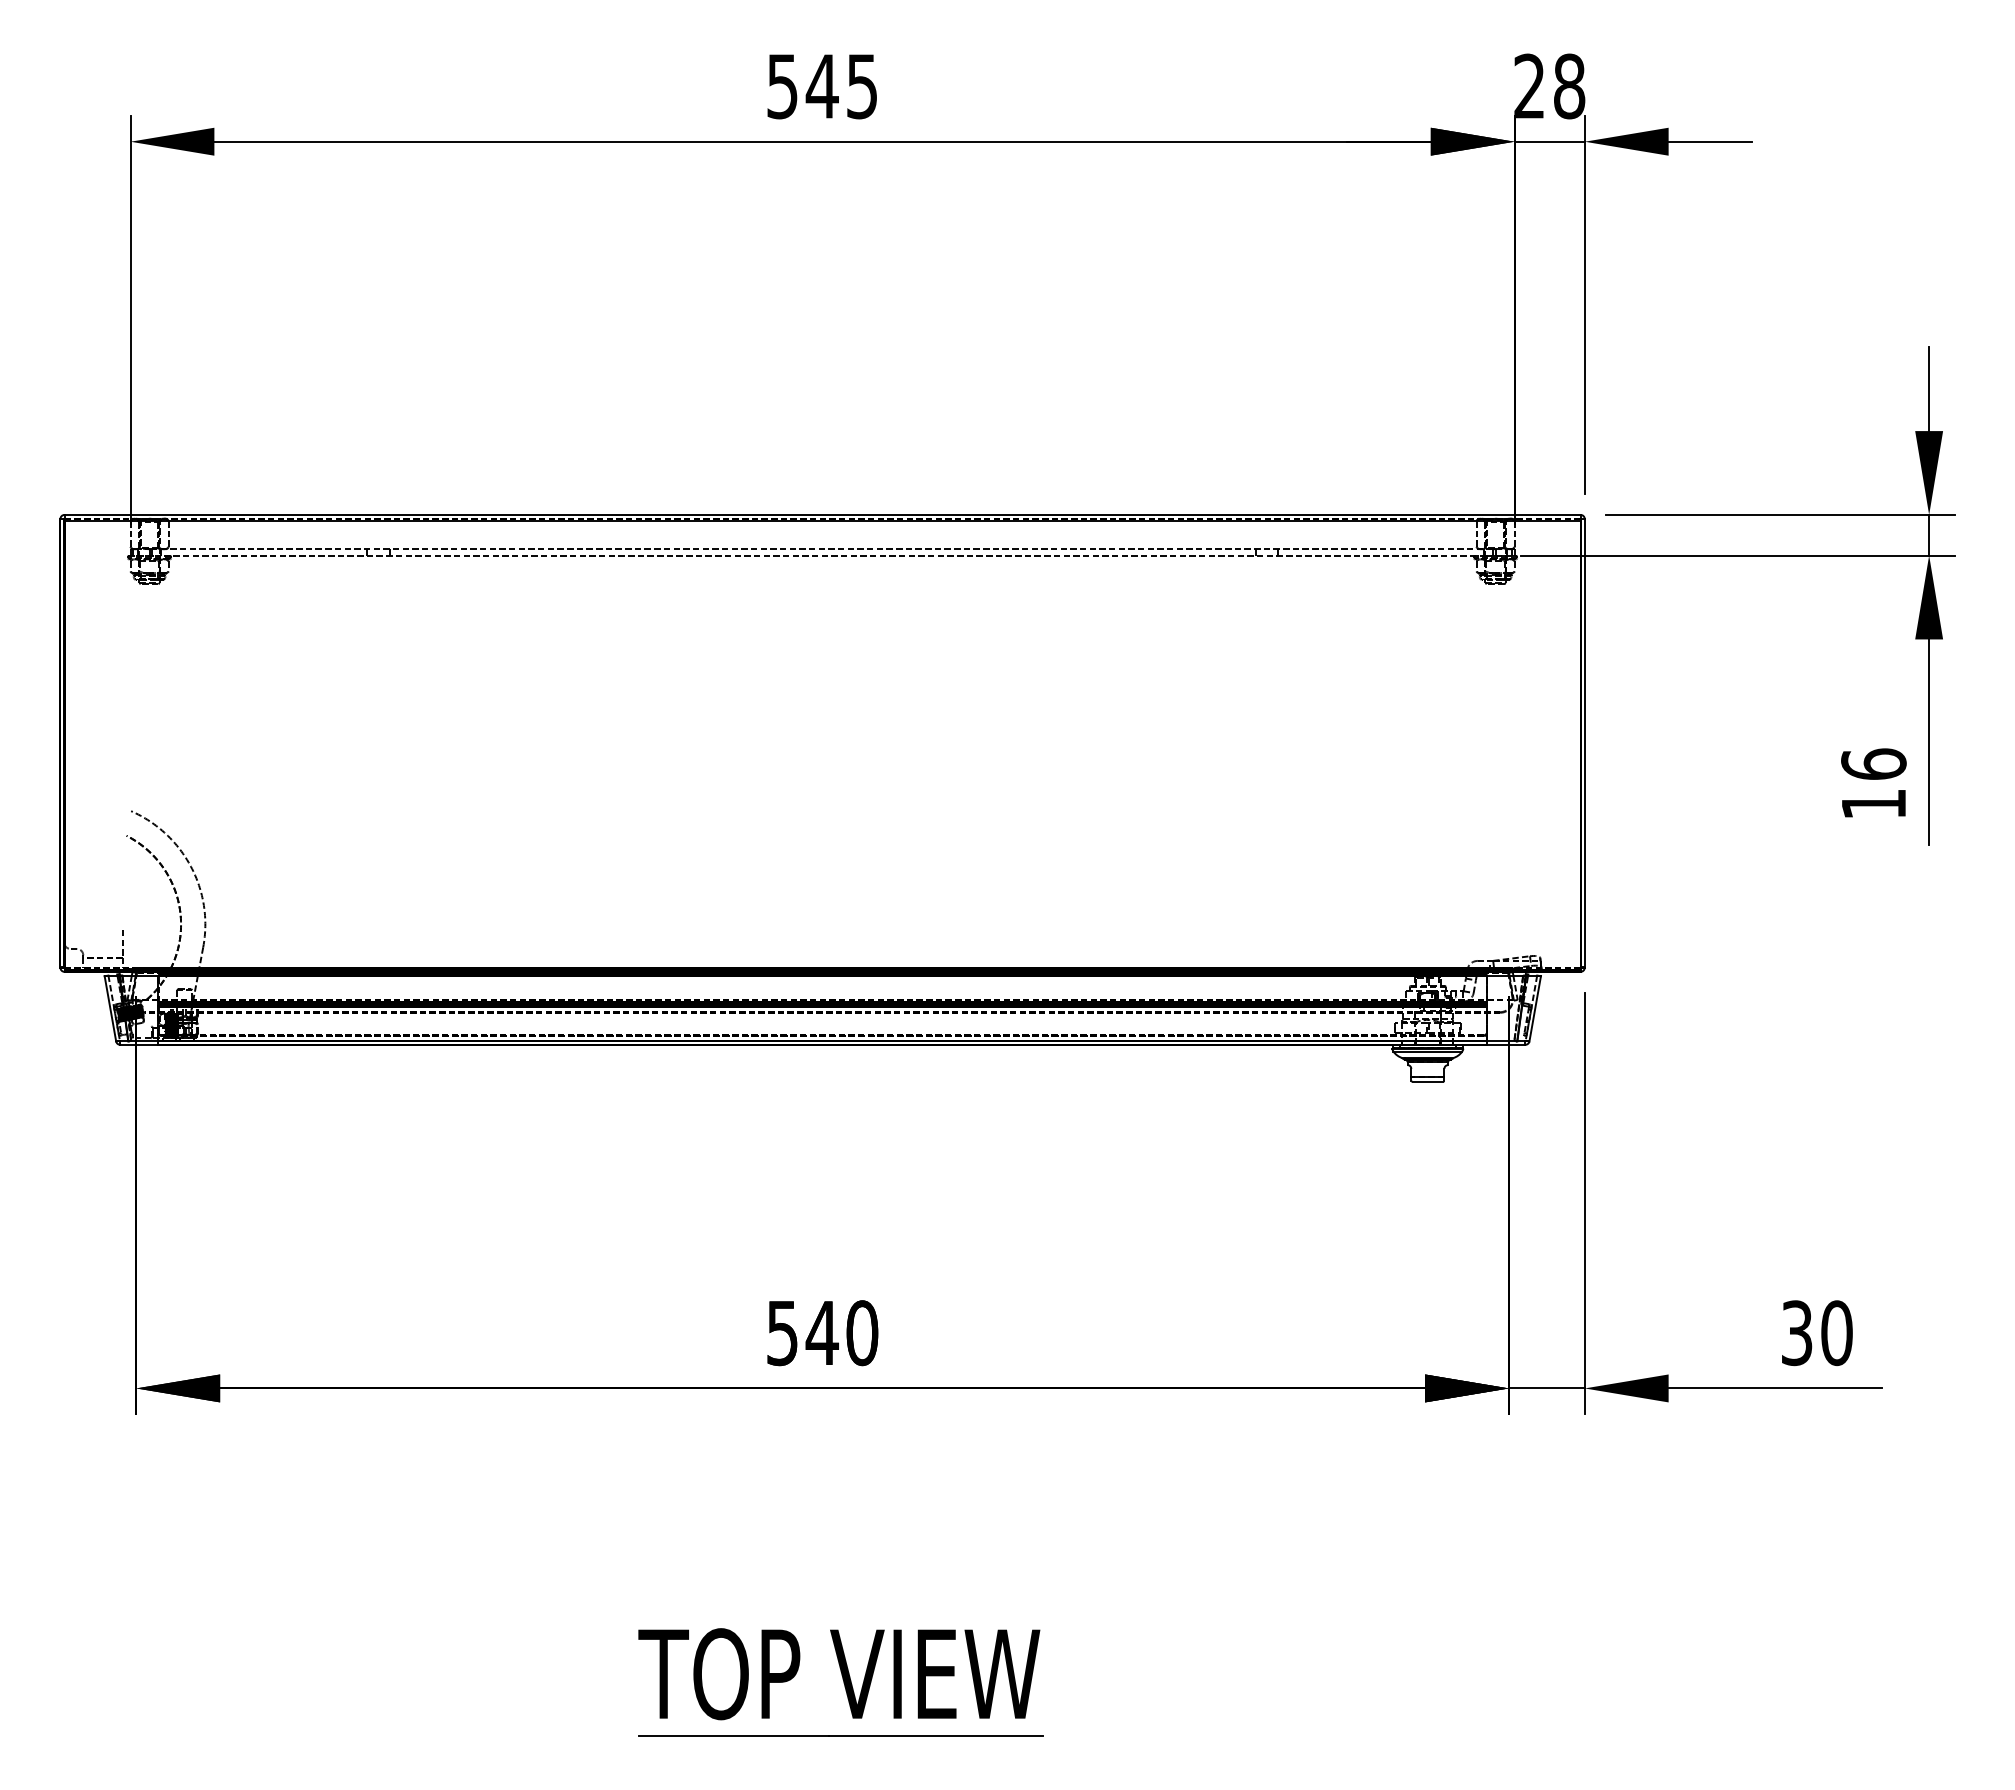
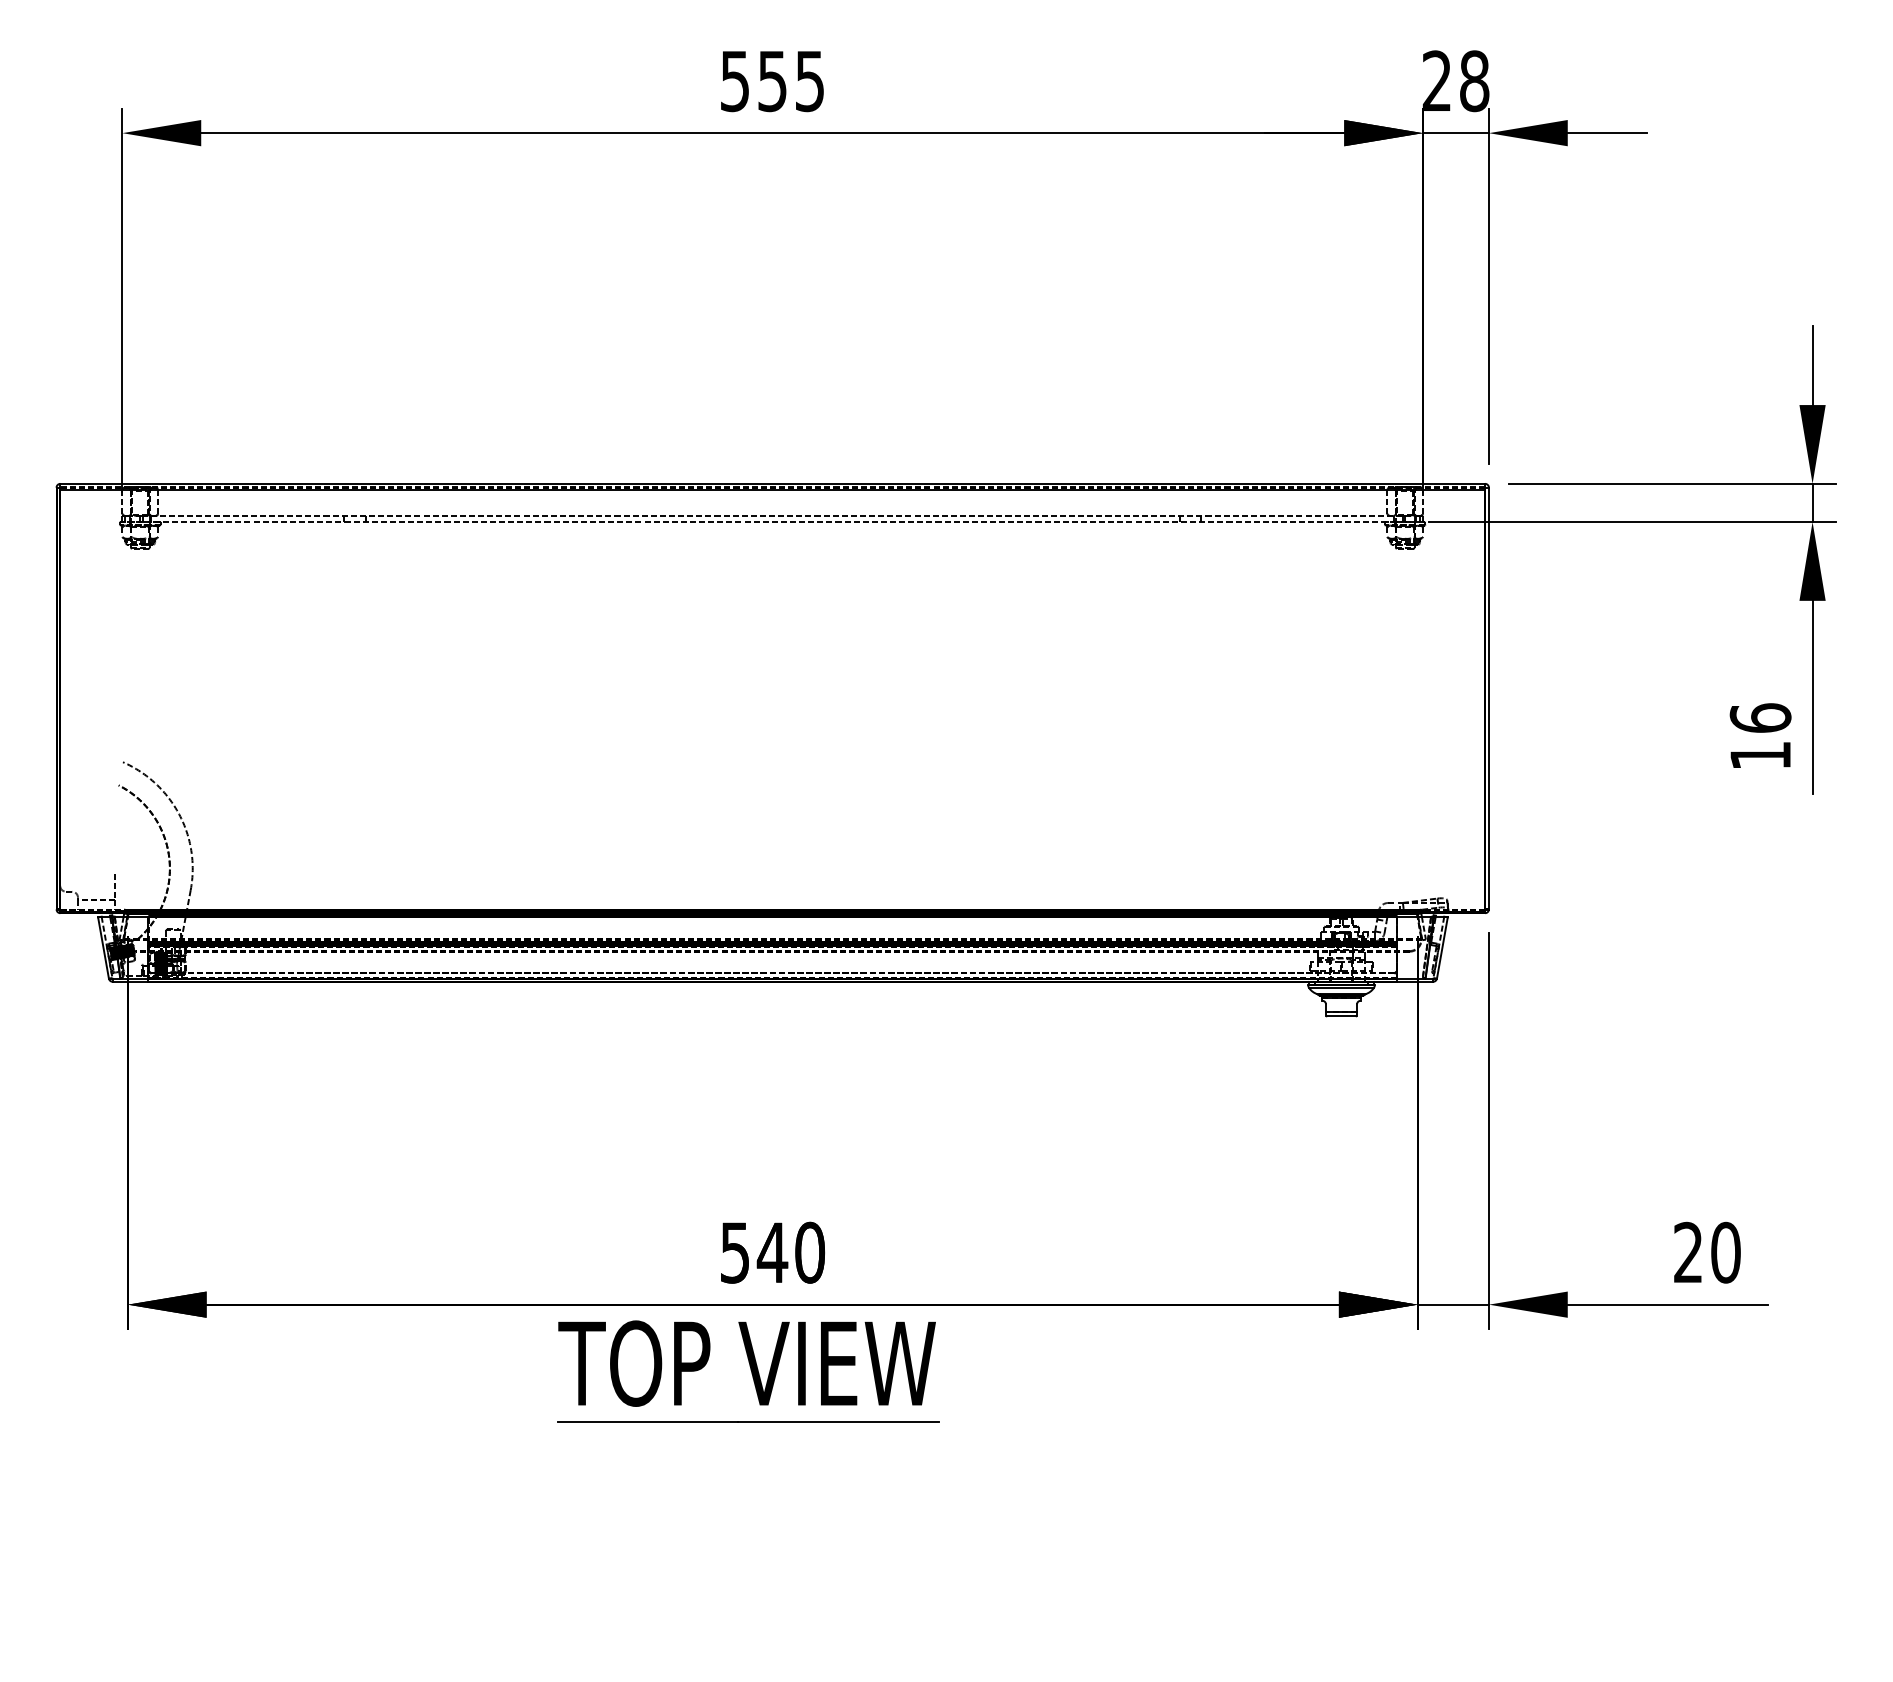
text: (821, 86) -> (771, 81), 545 -> 555
text: (1796, 1333) -> (1687, 1253), 30 -> 20
part: (840, 1682) -> (748, 1371), moved

